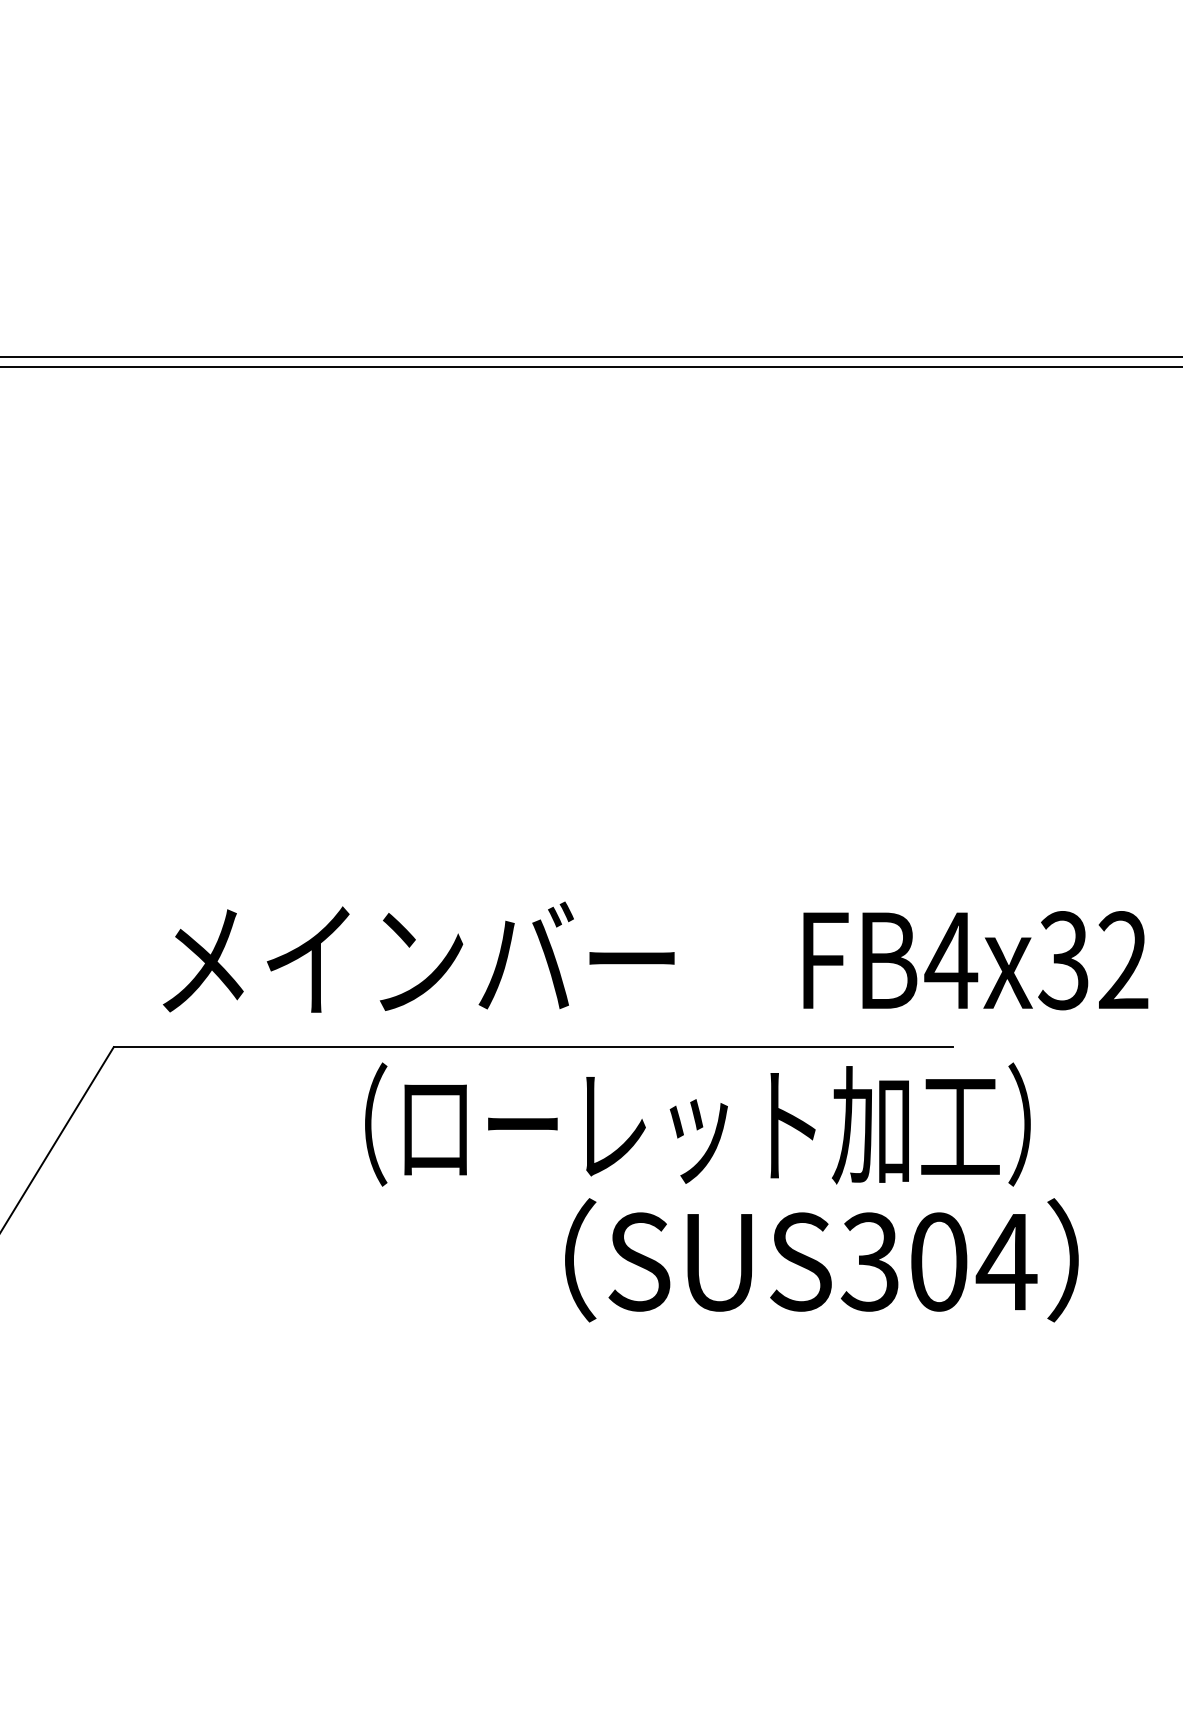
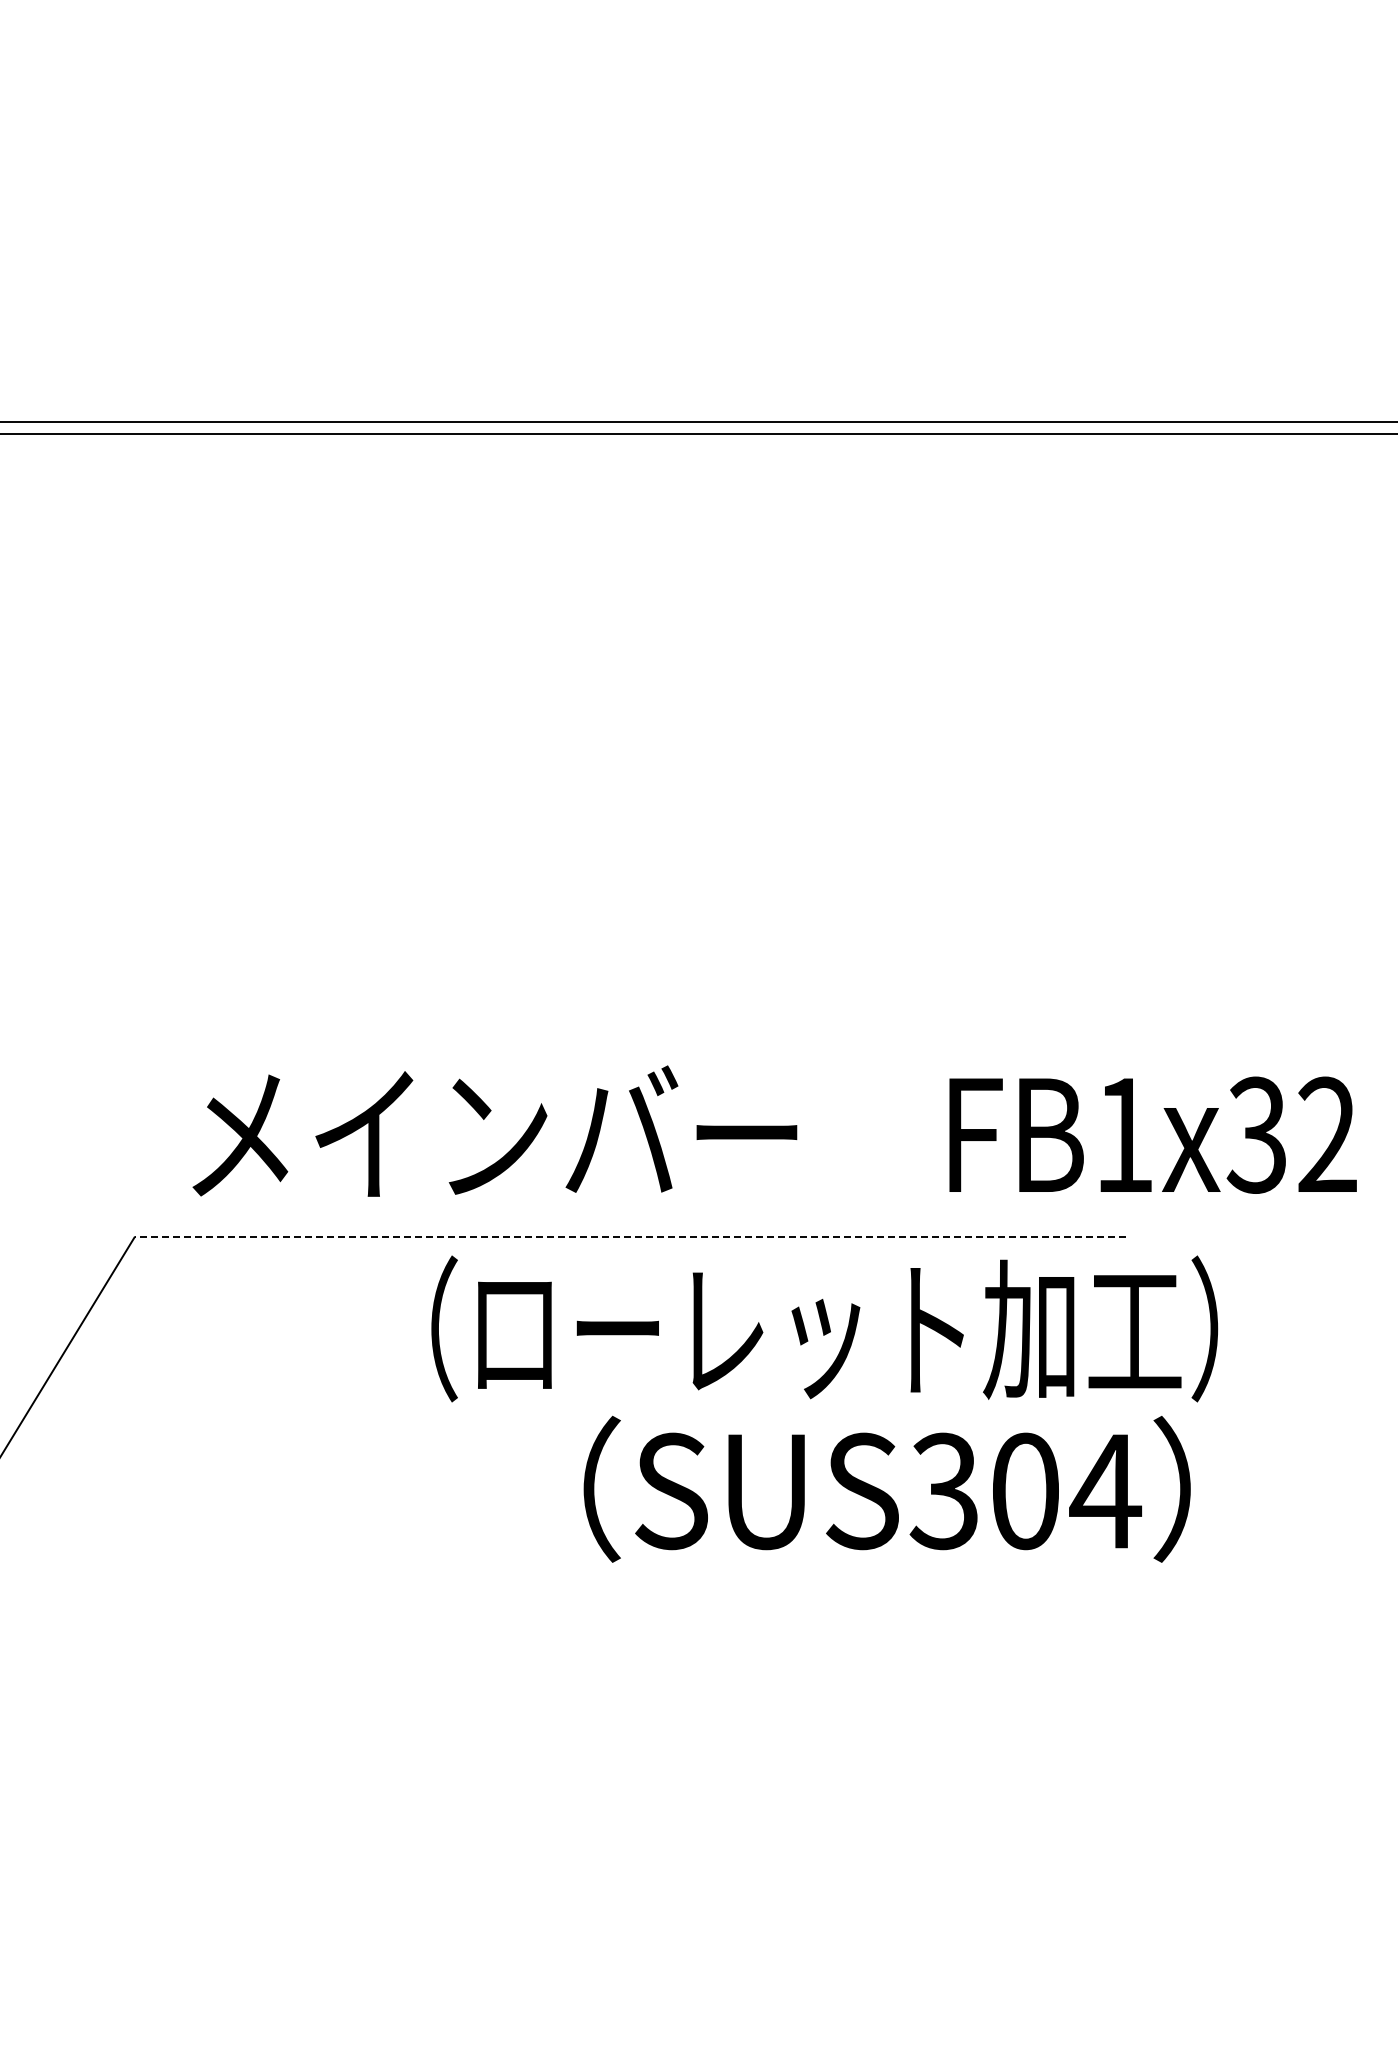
text: (950, 960) -> (1123, 1134), FB4x32 -> FB1x32
line: (533, 1047) -> (630, 1237), solid -> dashed
text: (821, 1259) -> (886, 1488), moved

